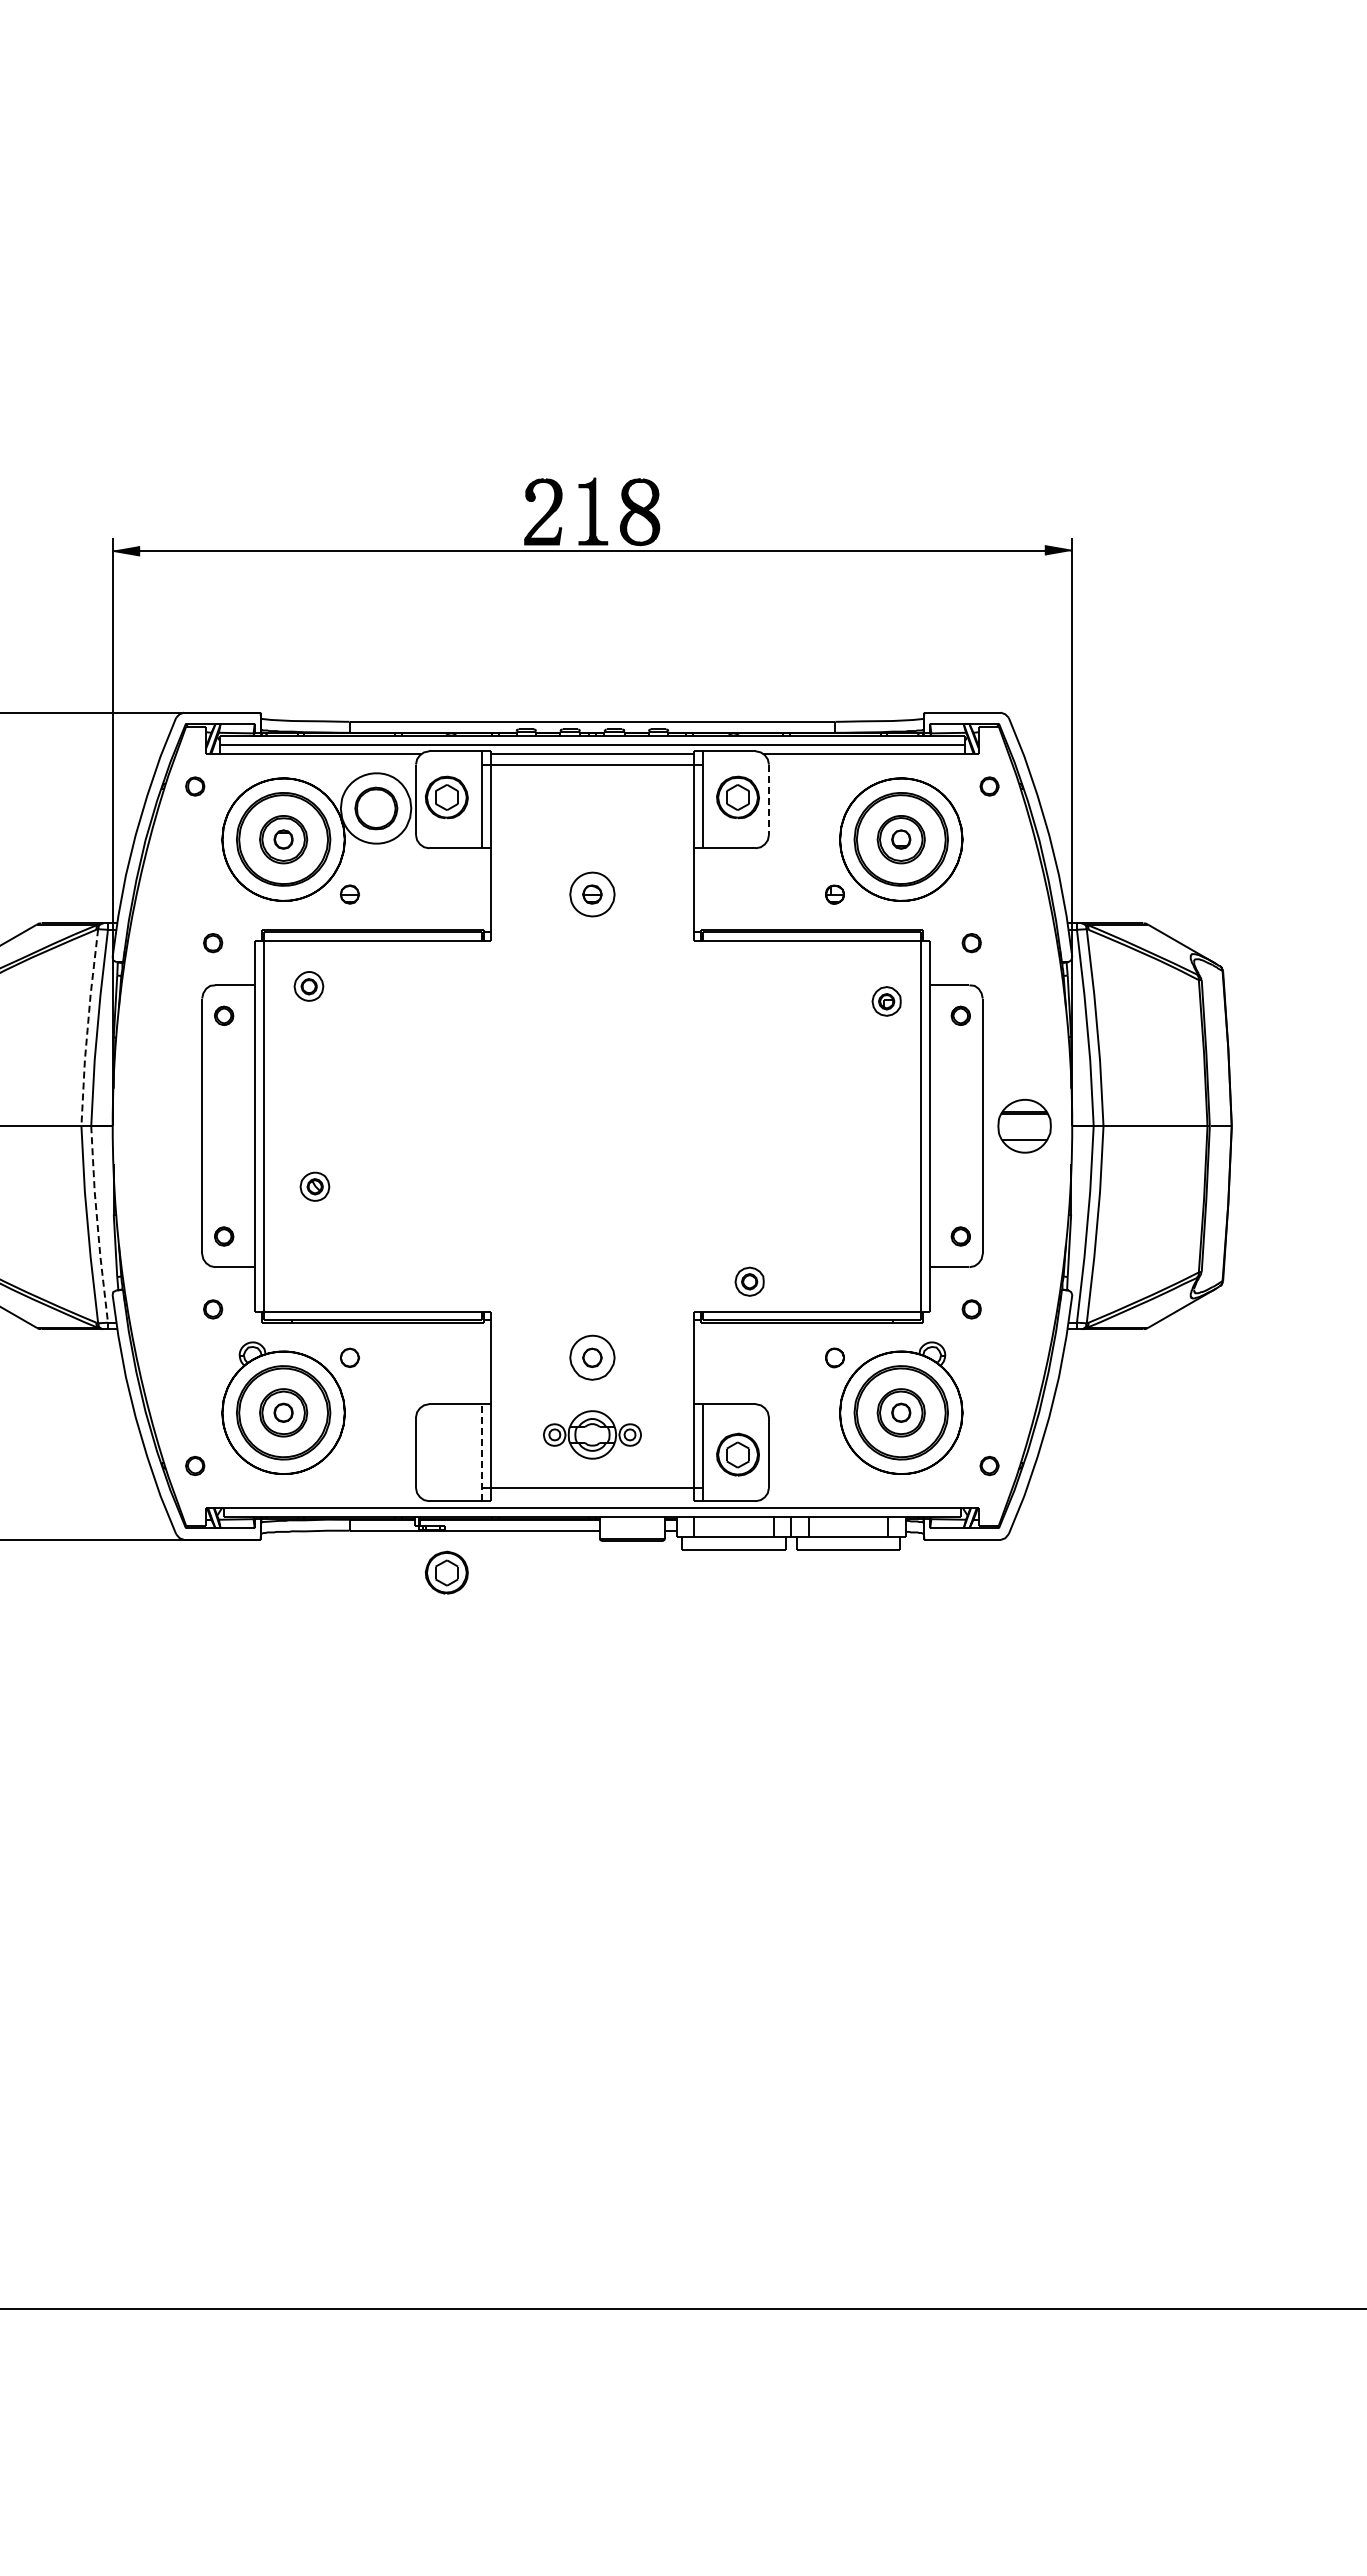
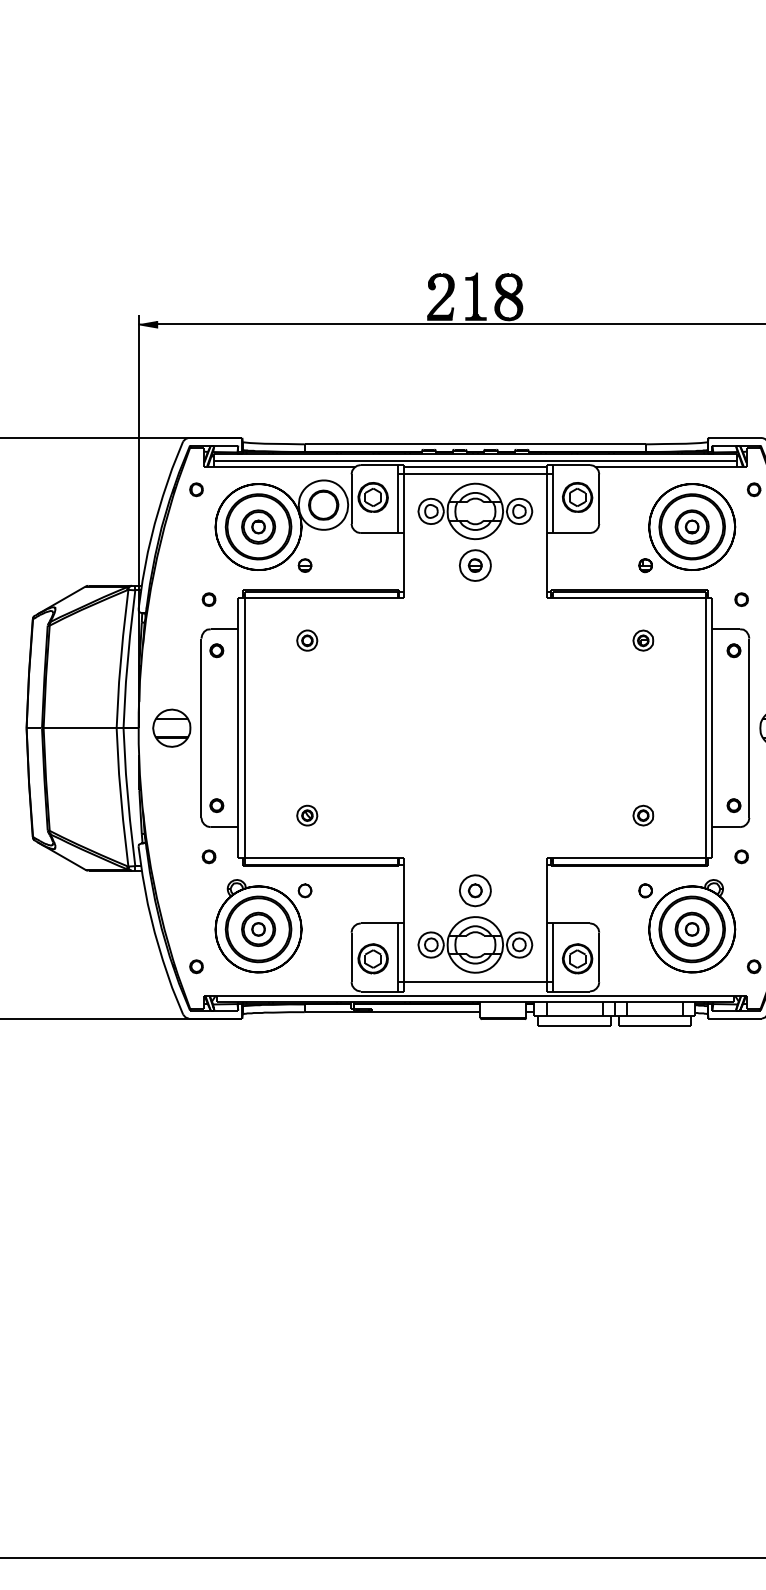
line: (768, 800) -> (598, 499), dashed -> solid
part: (592, 817) -> (475, 511), added
part: (308, 986) -> (306, 640), moved
part: (886, 1001) -> (643, 640), moved
line: (87, 1027) -> (120, 658), dashed -> solid
part: (159, 1125) -> (171, 727), added
part: (314, 1186) -> (306, 815), moved
line: (97, 1224) -> (127, 797), dashed -> solid
part: (749, 1281) -> (643, 815), moved
part: (592, 1434) -> (475, 944), size x1.67
line: (482, 1452) -> (398, 957), dashed -> solid
part: (446, 1572) -> (372, 958), moved

